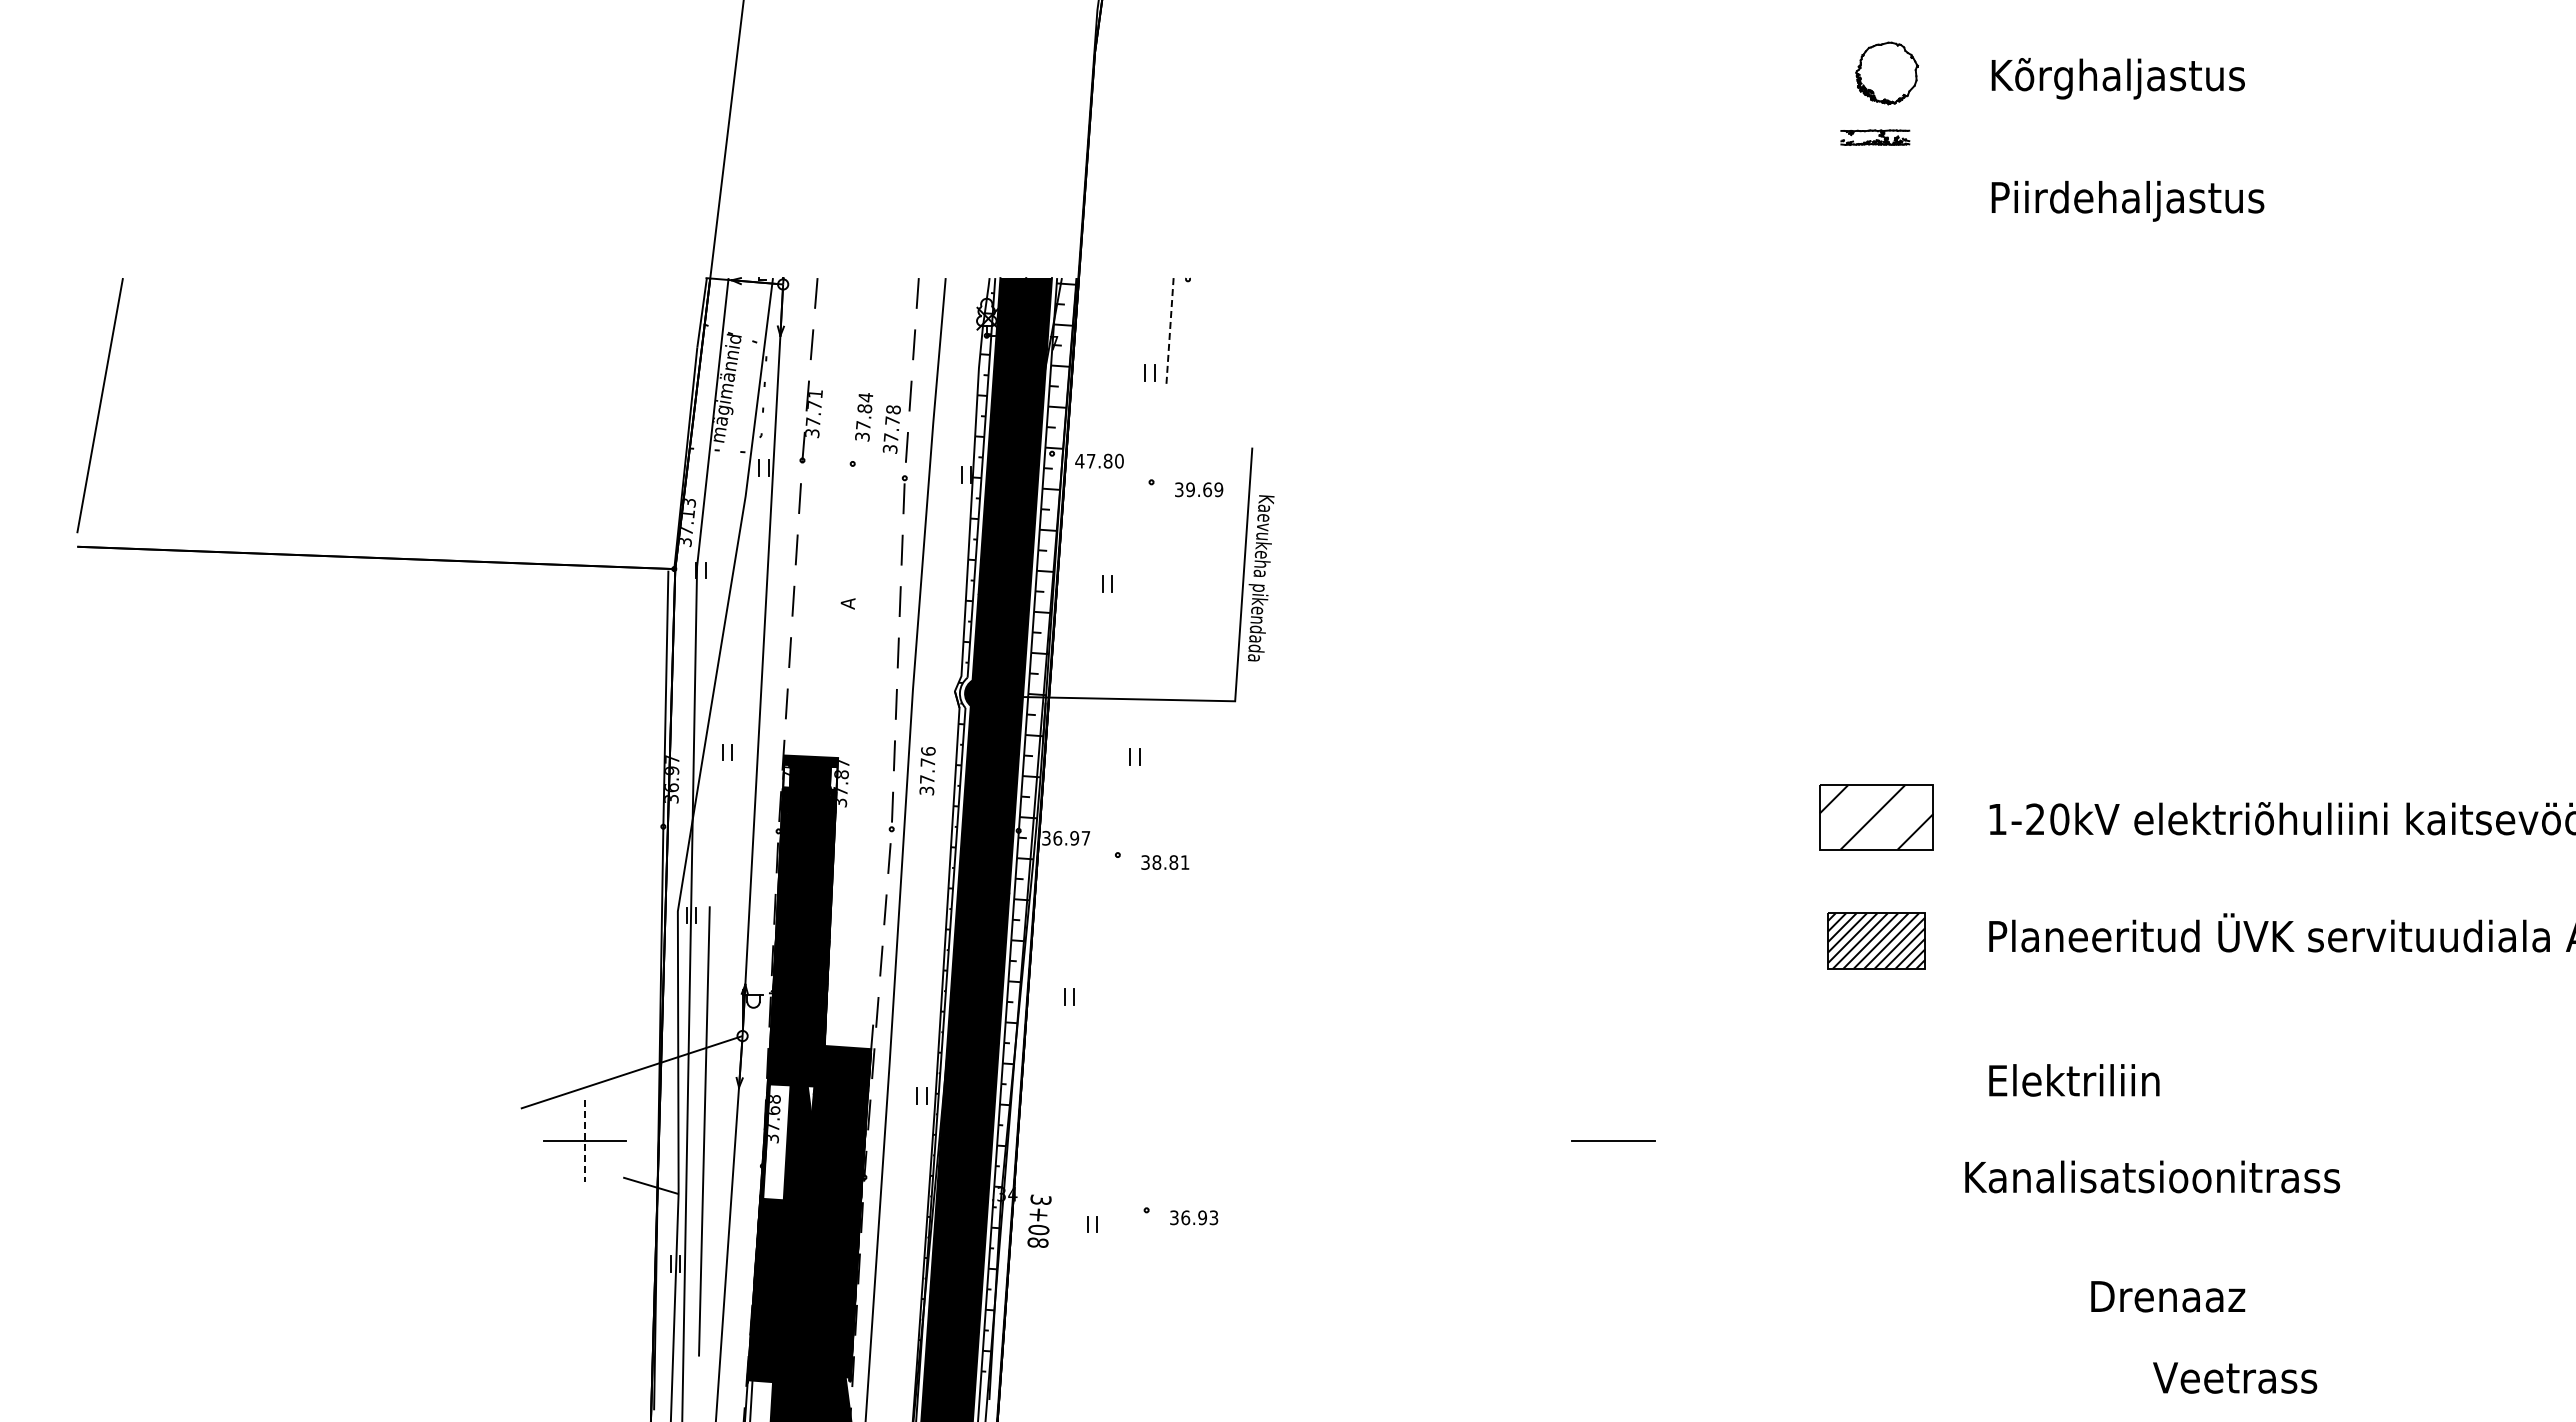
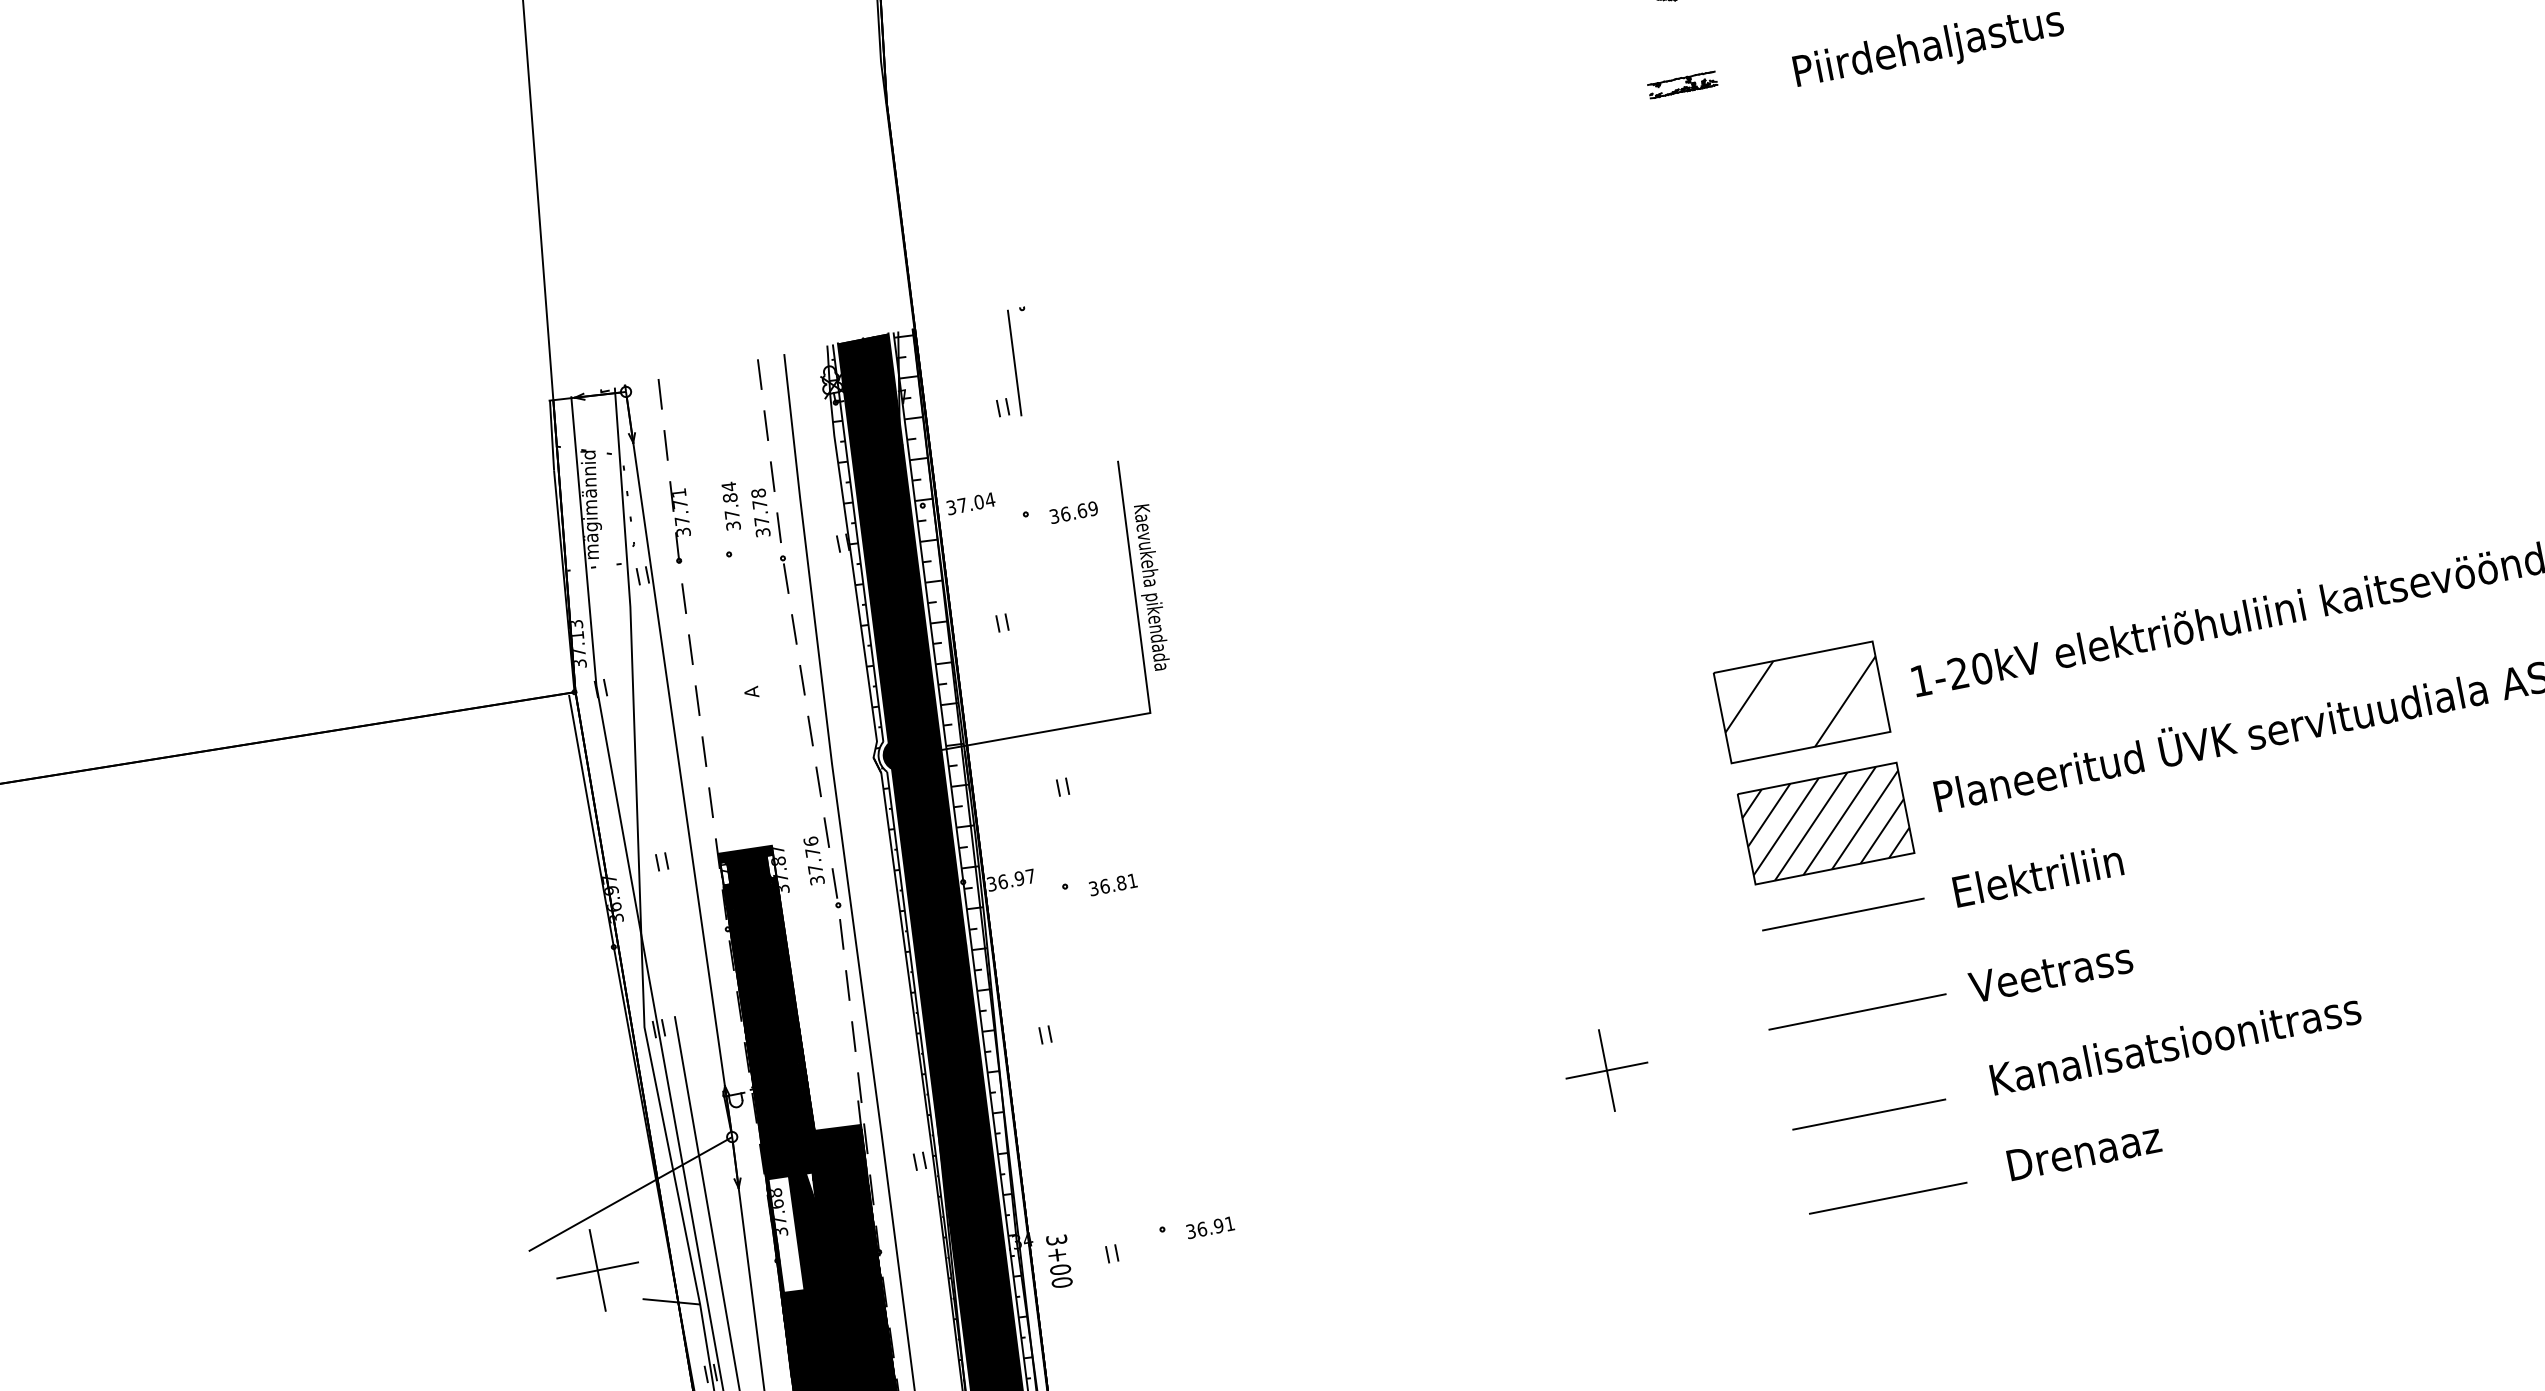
part: (1875, 137) -> (1682, 84), moved
line: (1170, 331) -> (1015, 362), dashed -> solid
text: (1099, 460) -> (970, 503), 47.80 -> 37.04
text: (1190, 489) -> (1065, 513), 39.69 -> 36.69
text: (927, 771) -> (814, 861), moved
part: (1876, 817) -> (1802, 702), size x1.43
text: (1156, 862) -> (1104, 886), 38.81 -> 36.81
part: (1876, 940) -> (1825, 823), size x1.67
line: (1875, 1033) -> (1843, 914), added
text: (2074, 1080) -> (2038, 875), moved
line: (1870, 1131) -> (1857, 1011), added
line: (1613, 1140) -> (1606, 1070), added
line: (584, 1141) -> (597, 1271), dashed -> solid
text: (2152, 1176) -> (2175, 1043), moved
text: (1213, 1217) -> (1229, 1223), 36.93 -> 36.91
line: (1861, 1234) -> (1868, 1114), added
text: (1037, 1242) -> (1061, 1282), 3+08 -> 3+00
text: (2168, 1296) -> (2084, 1151), moved
line: (1864, 1320) -> (1888, 1198), added
text: (2235, 1377) -> (2051, 972), moved

